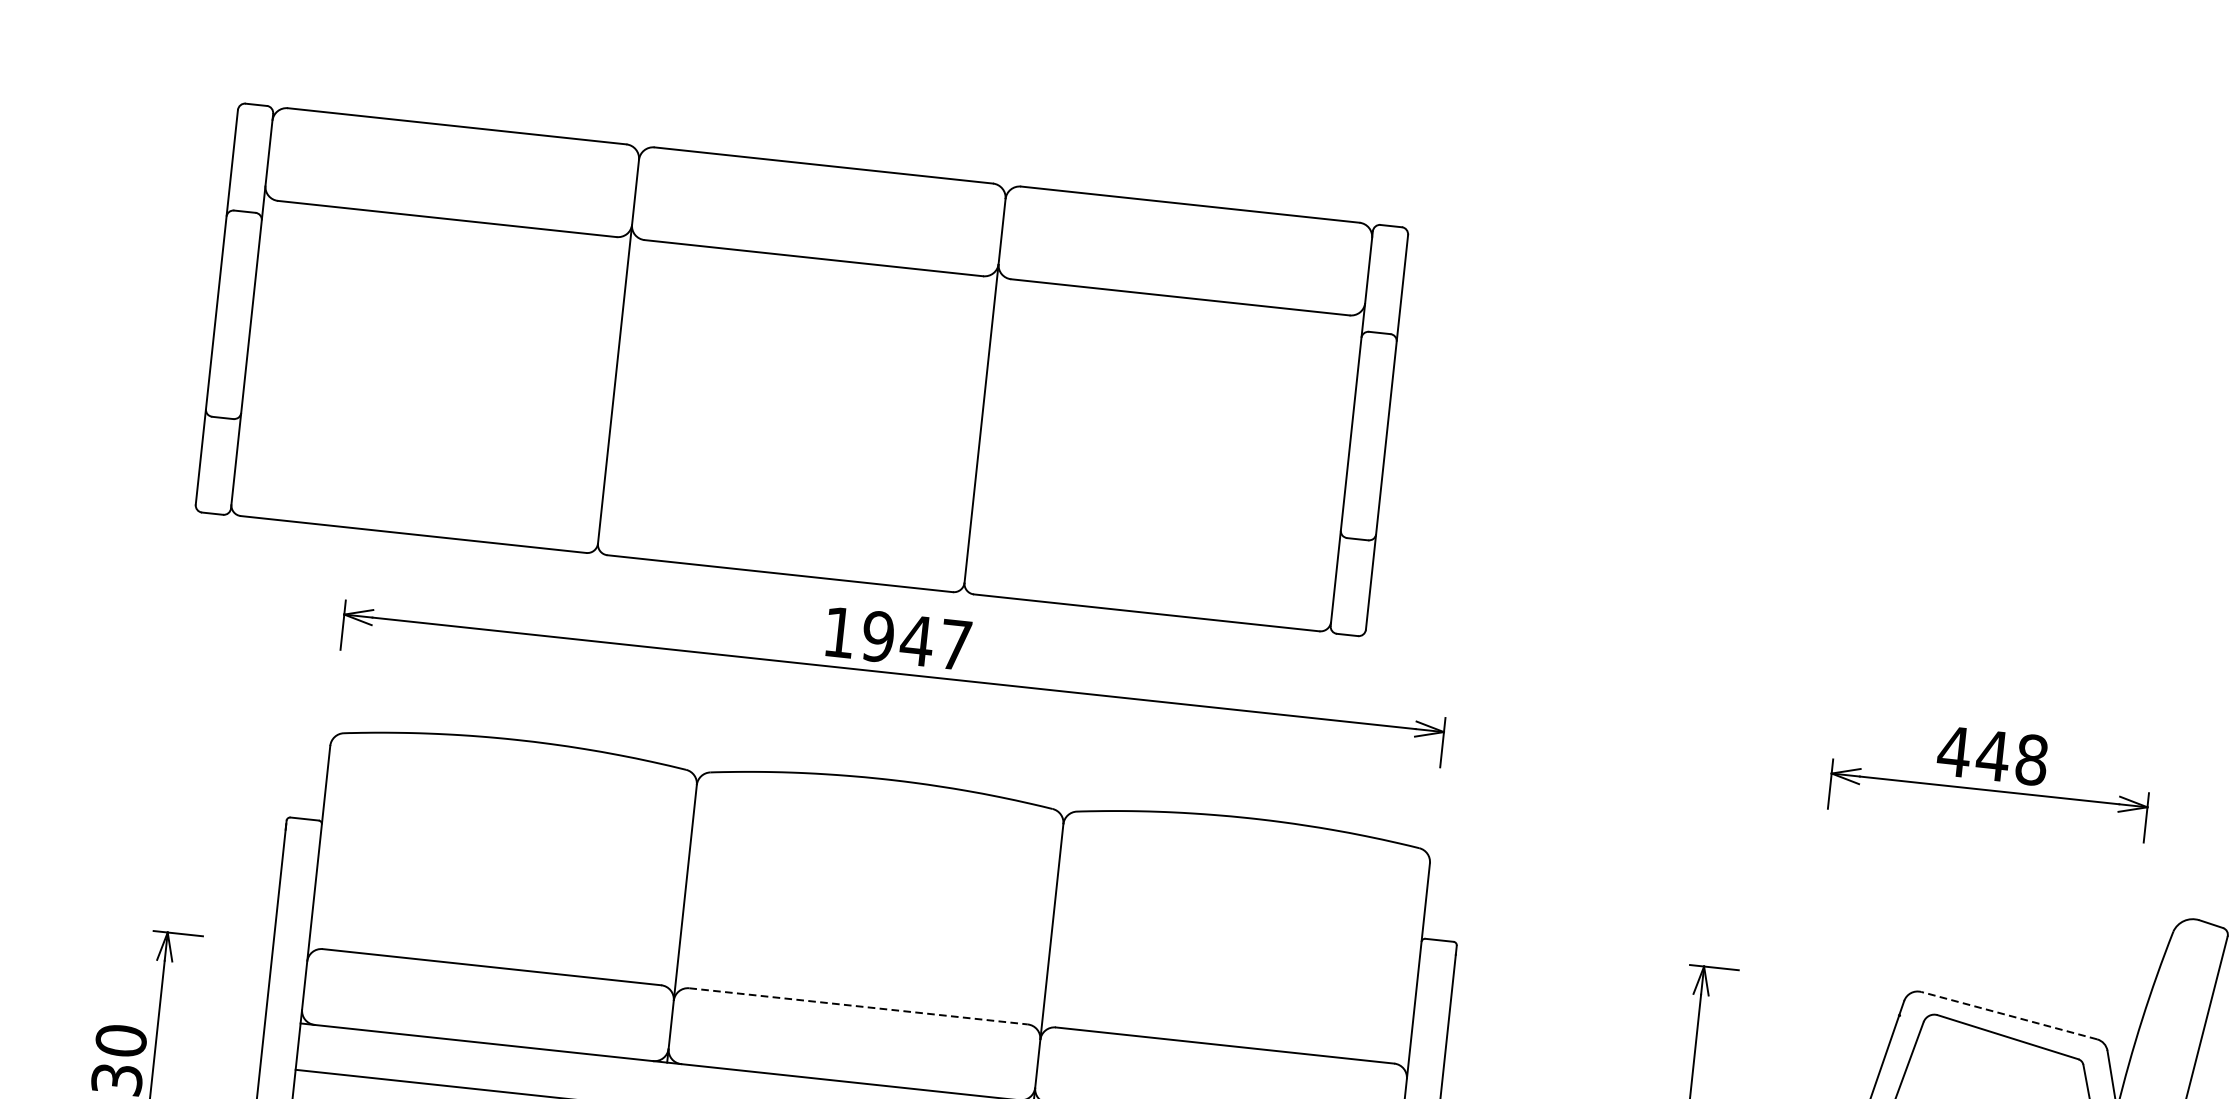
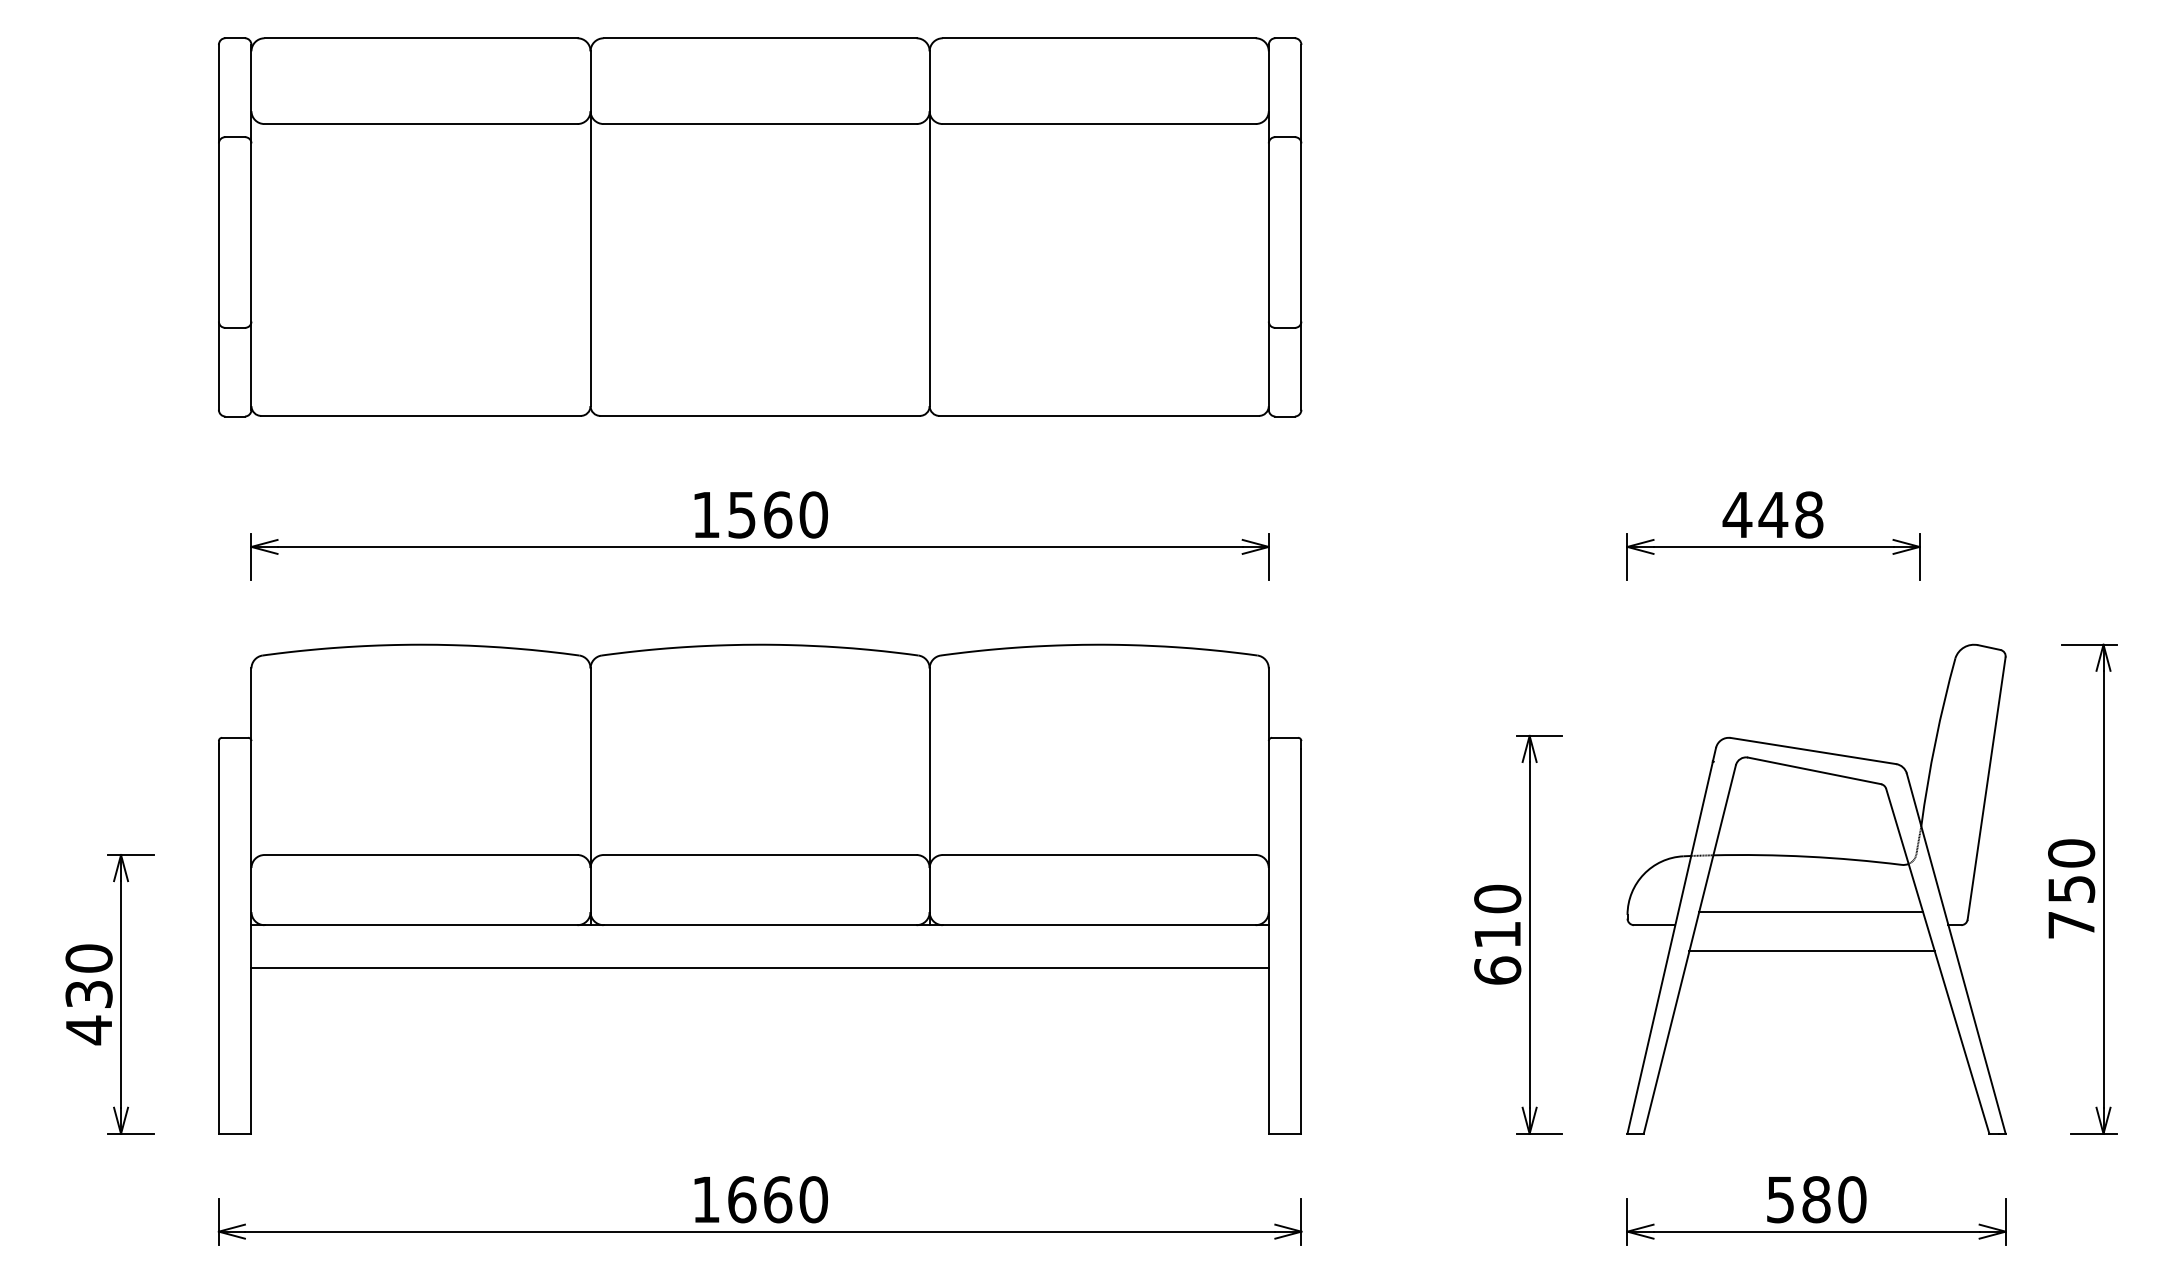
part: (802, 370) -> (760, 227), moved
text: (916, 640) -> (777, 514), 1947 -> 1560
line: (858, 1006) -> (760, 855), dashed -> solid
line: (2009, 1016) -> (1813, 751), dashed -> solid

